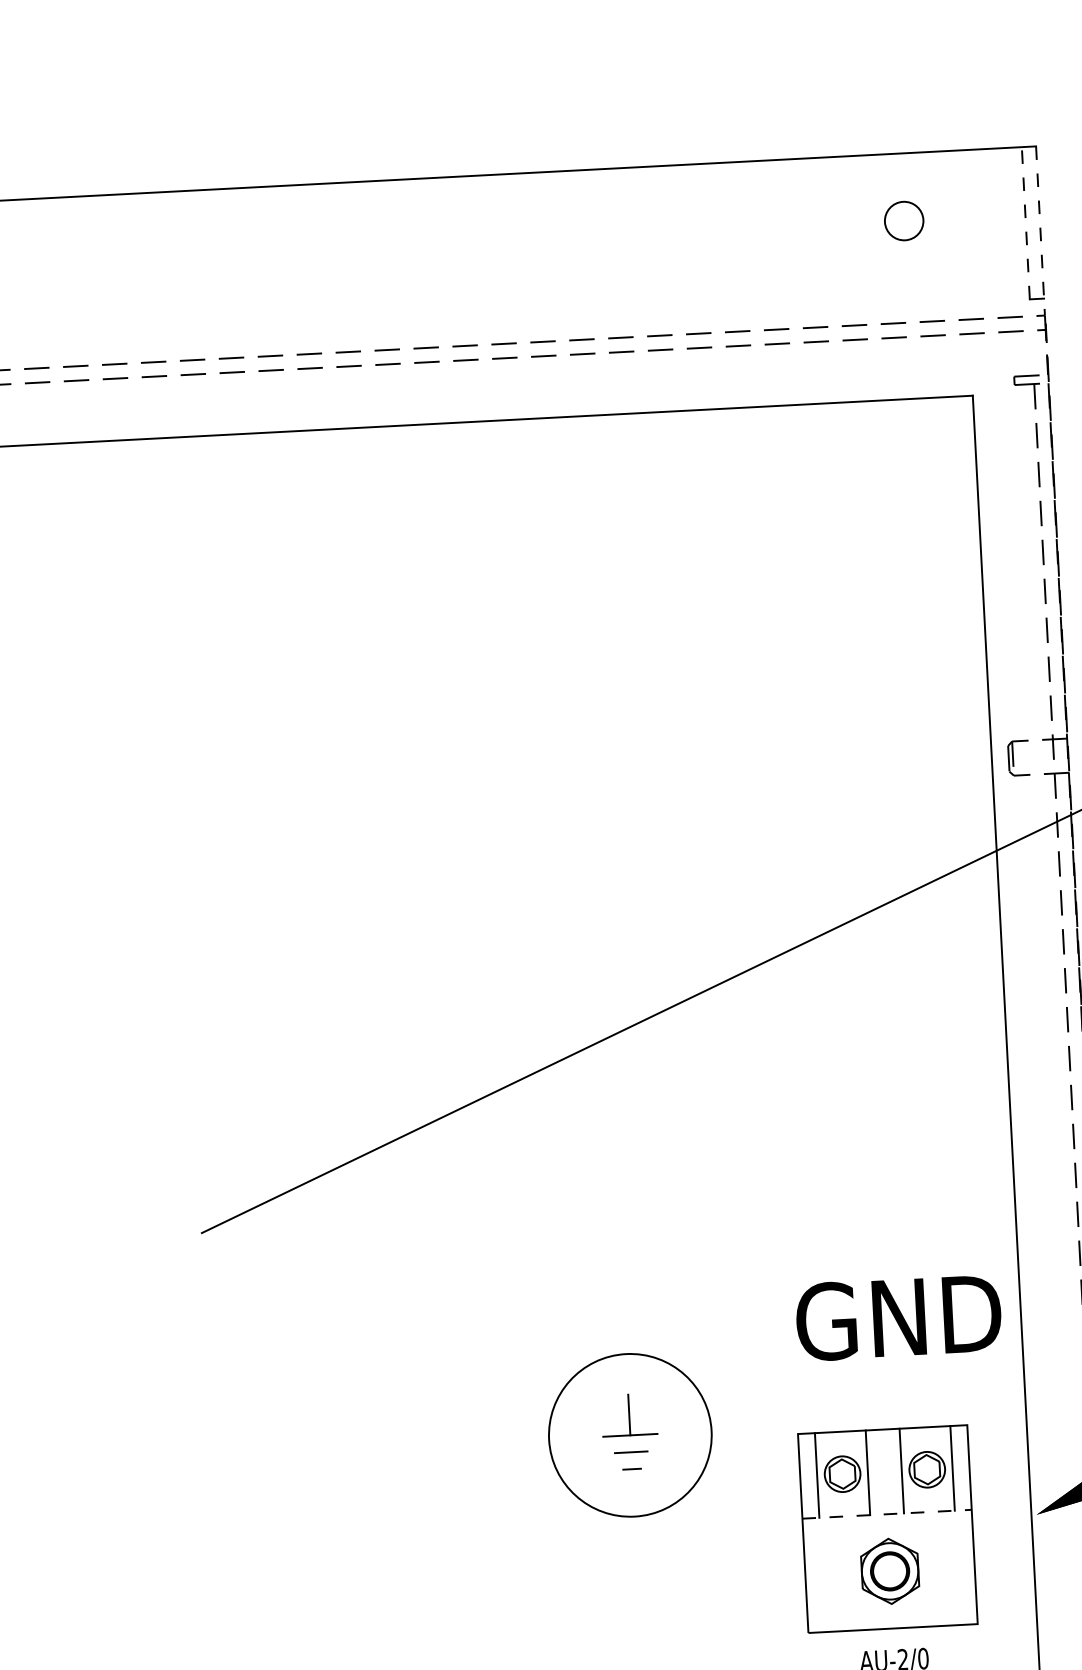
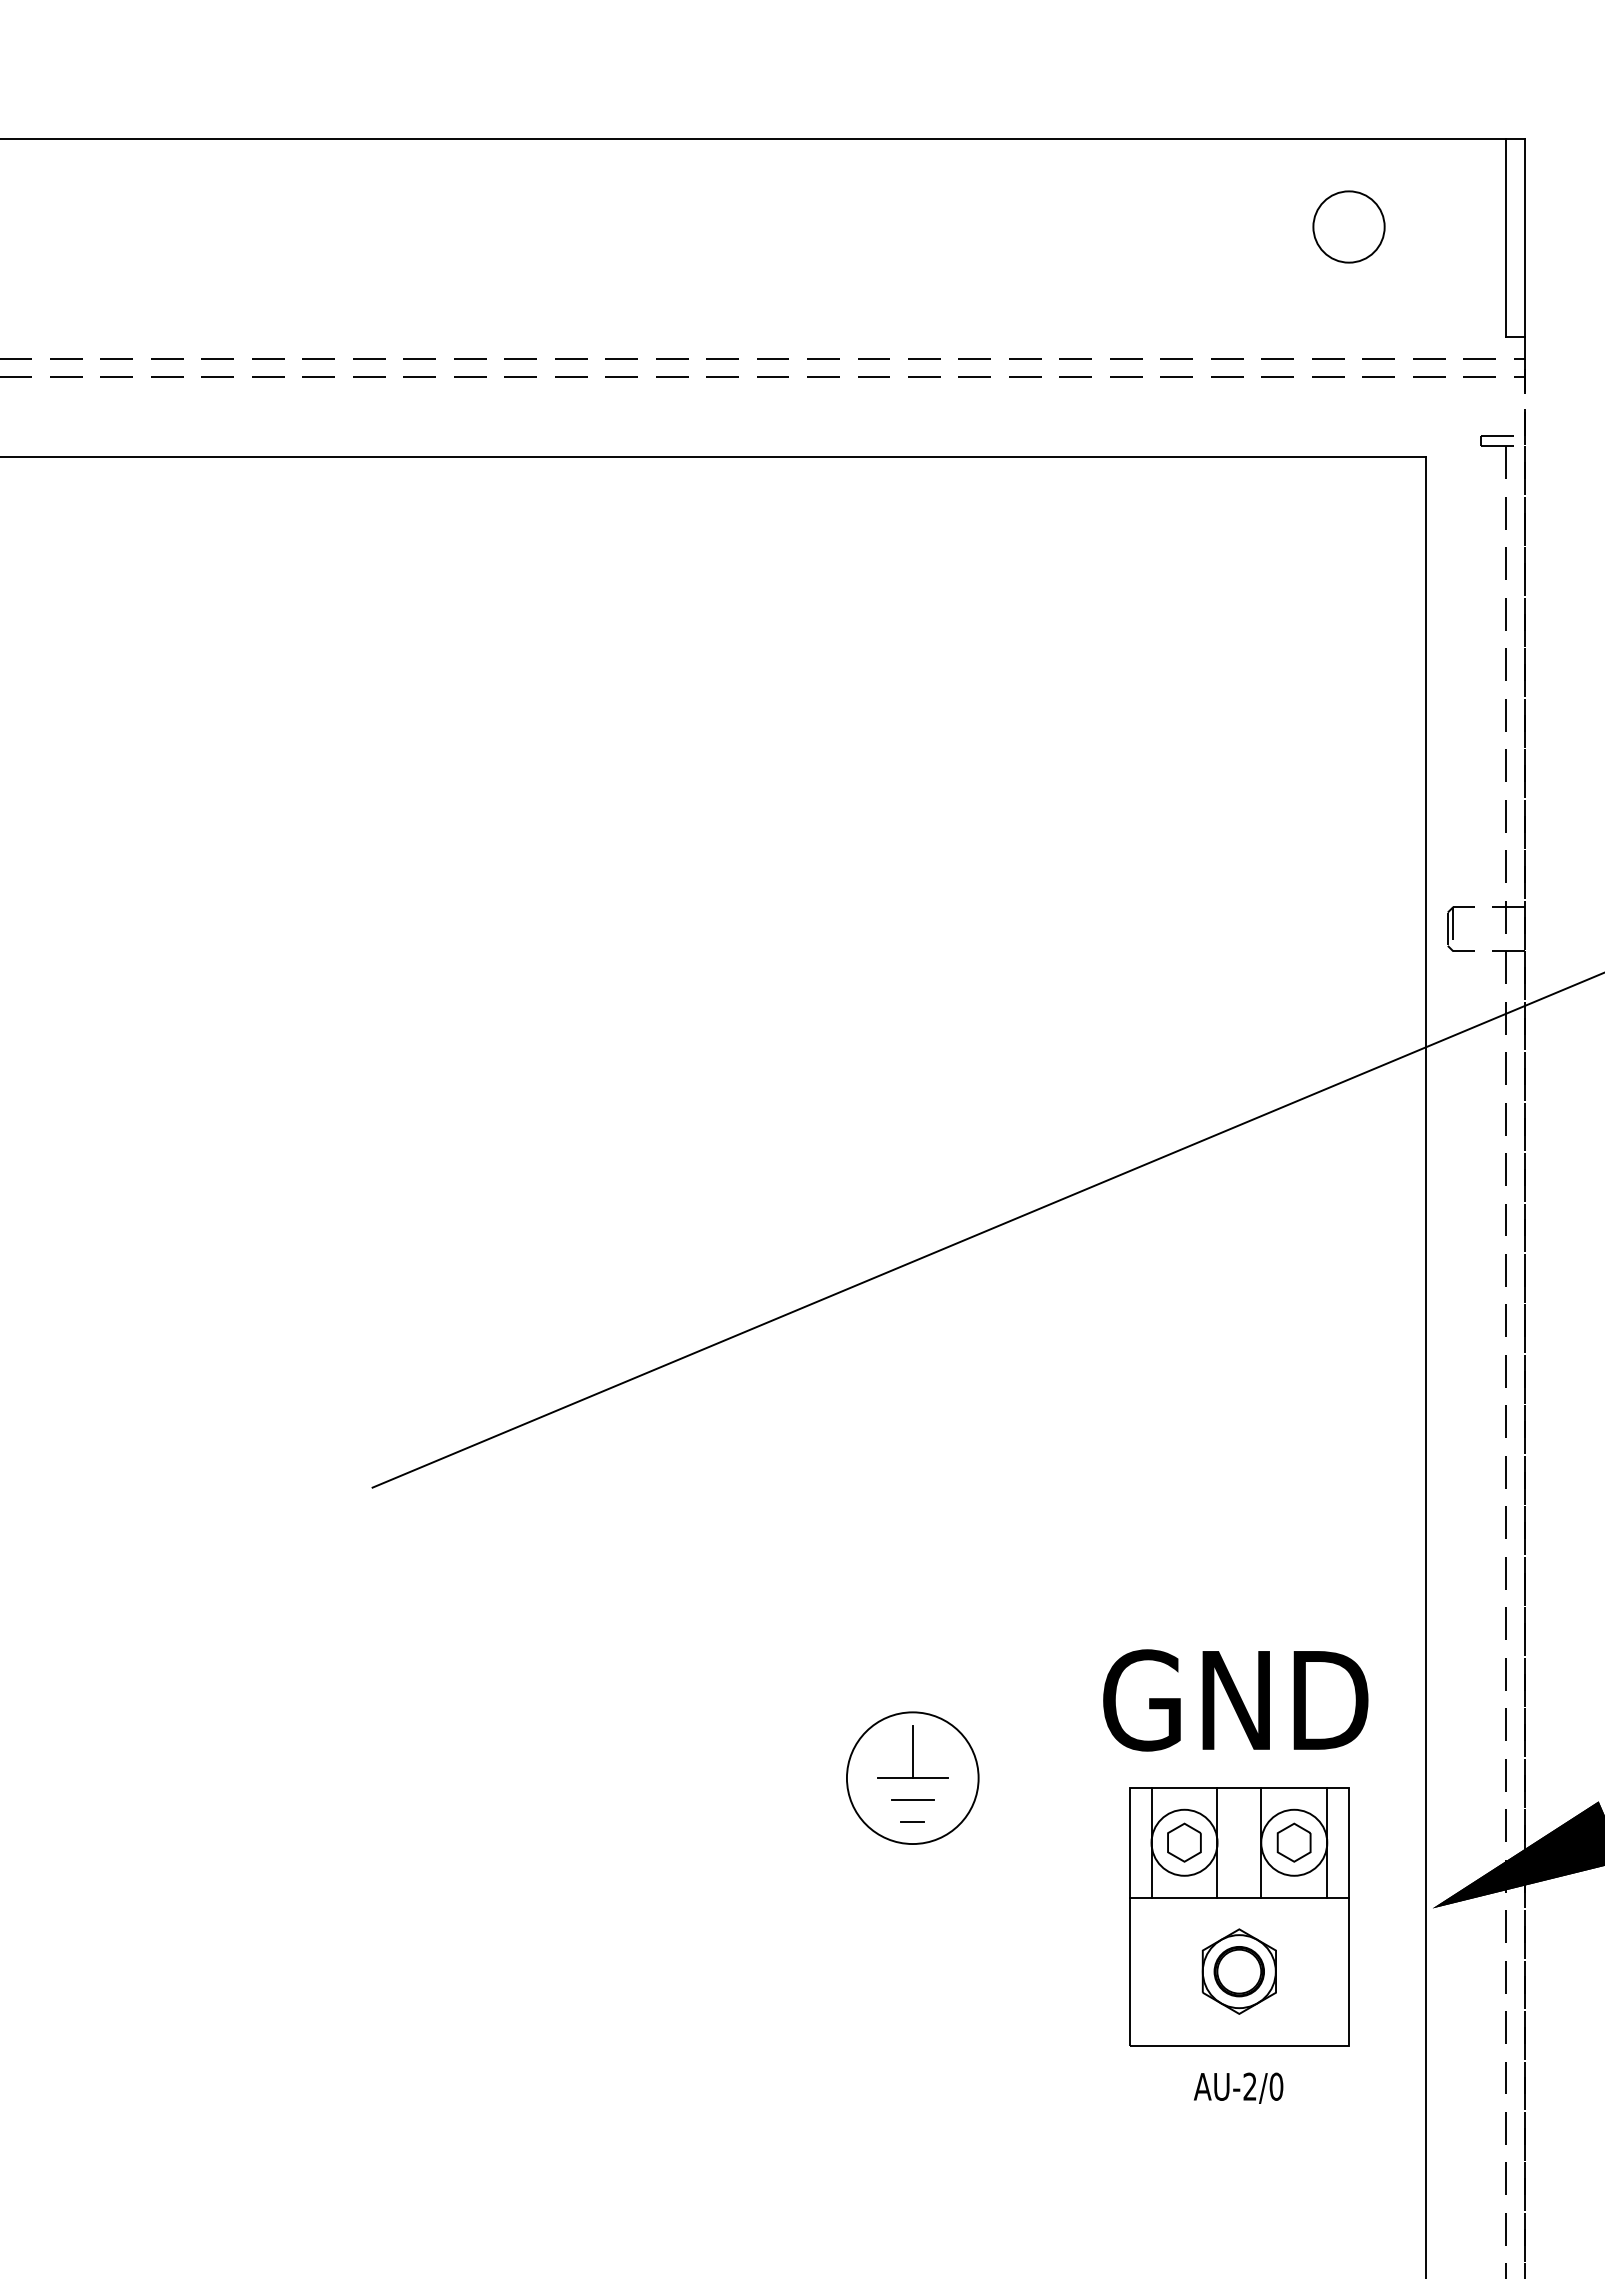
circle: (903, 220) -> (1348, 226), size x1.43
line: (1026, 223) -> (1506, 238), dashed -> solid
line: (1040, 231) -> (1524, 249), dashed -> solid
text: (898, 1317) -> (1235, 1700), moved
circle: (630, 1435) -> (912, 1778), size x0.62
circle: (927, 1469) -> (1294, 1842), size x1.43
circle: (842, 1473) -> (1184, 1842), size x1.43
line: (887, 1514) -> (1239, 1897), dashed -> solid

